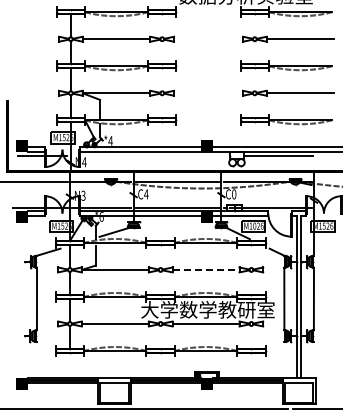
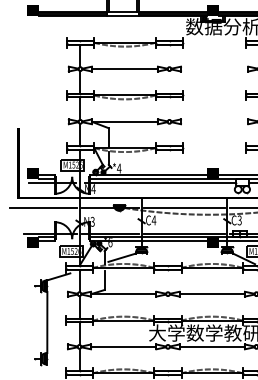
line: (152, 155) -> (160, 182), added
text: (234, 194) -> (240, 220), C0 -> C3
line: (206, 269) -> (212, 293), dashed -> solid

